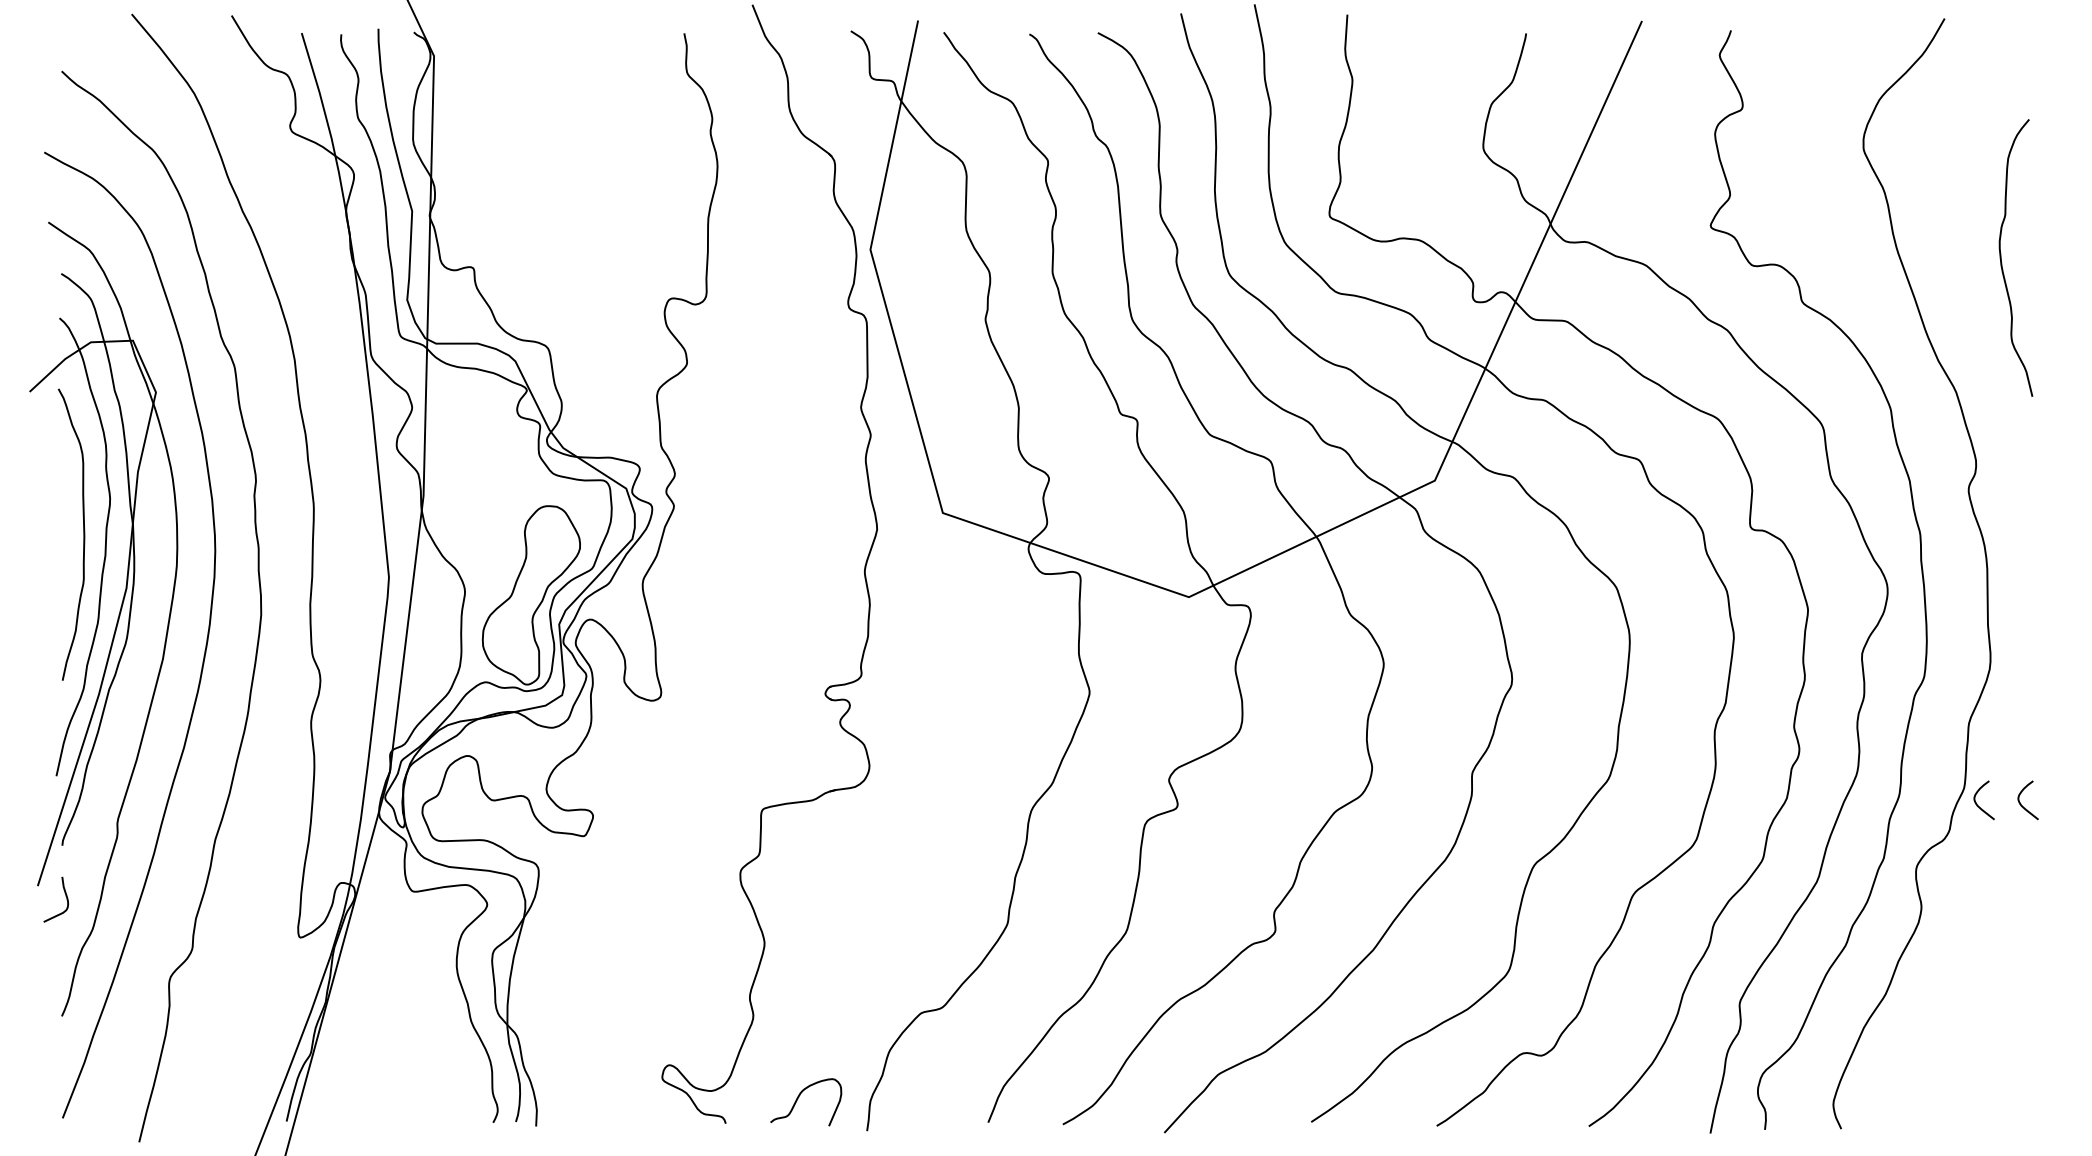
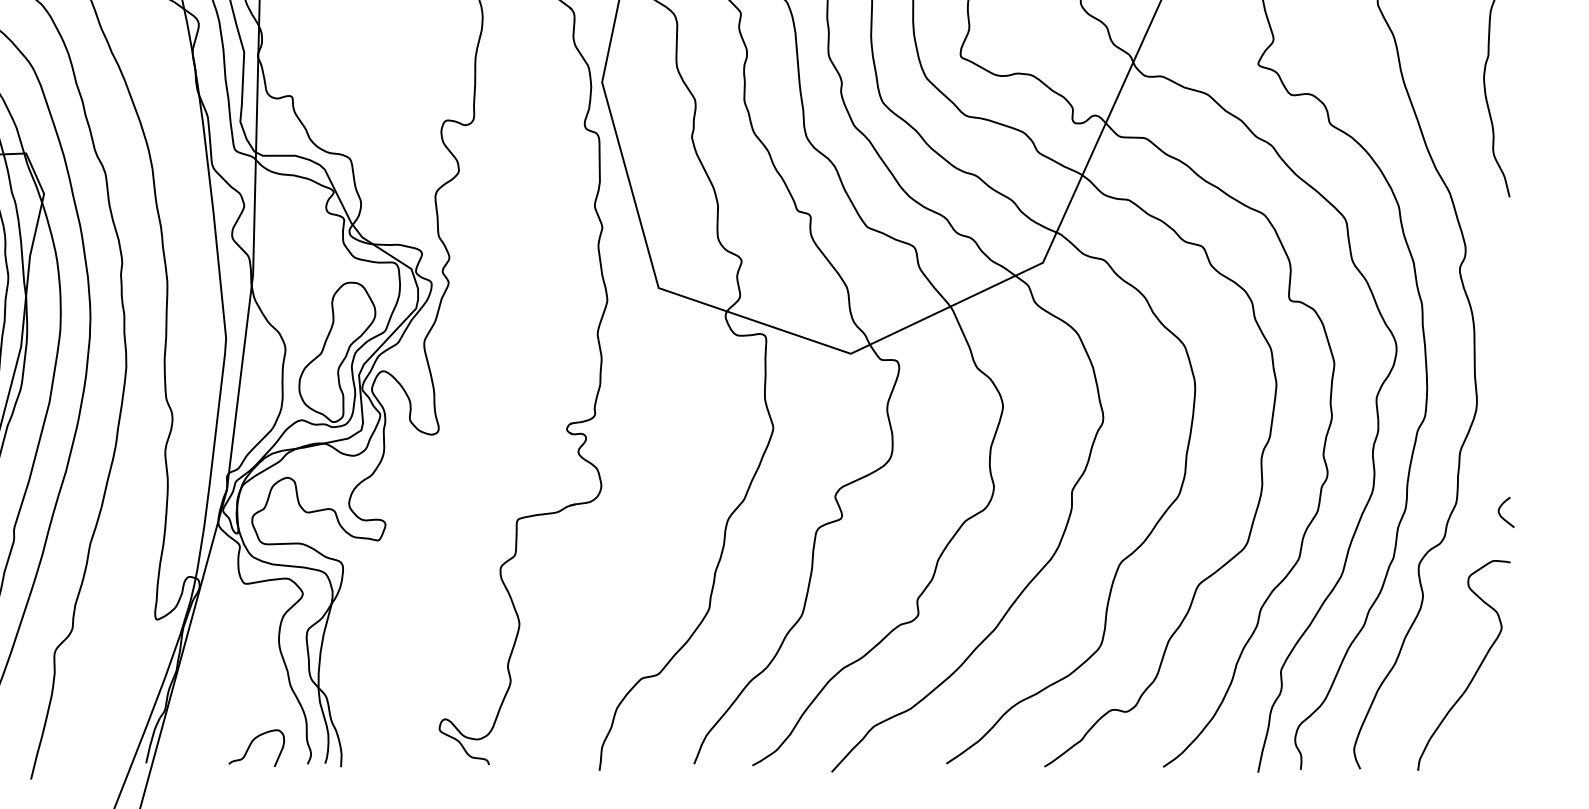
curve: (1977, 803) -> (1466, 514), removed
curve: (1989, 1003) -> (1476, 671), added
curve: (799, 1097) -> (251, 744), moved

